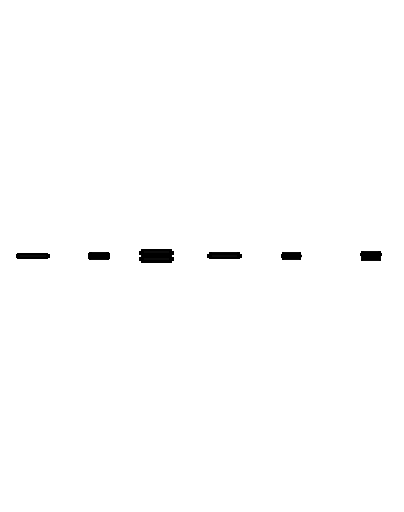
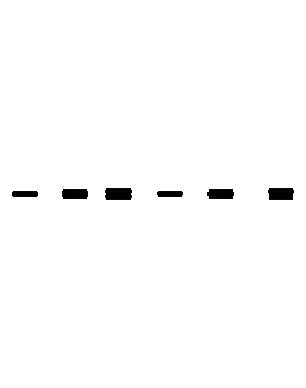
part: (98, 255) -> (74, 193), size x1.67
part: (291, 255) -> (220, 193), size x1.67
part: (370, 255) -> (280, 193), size x1.67

